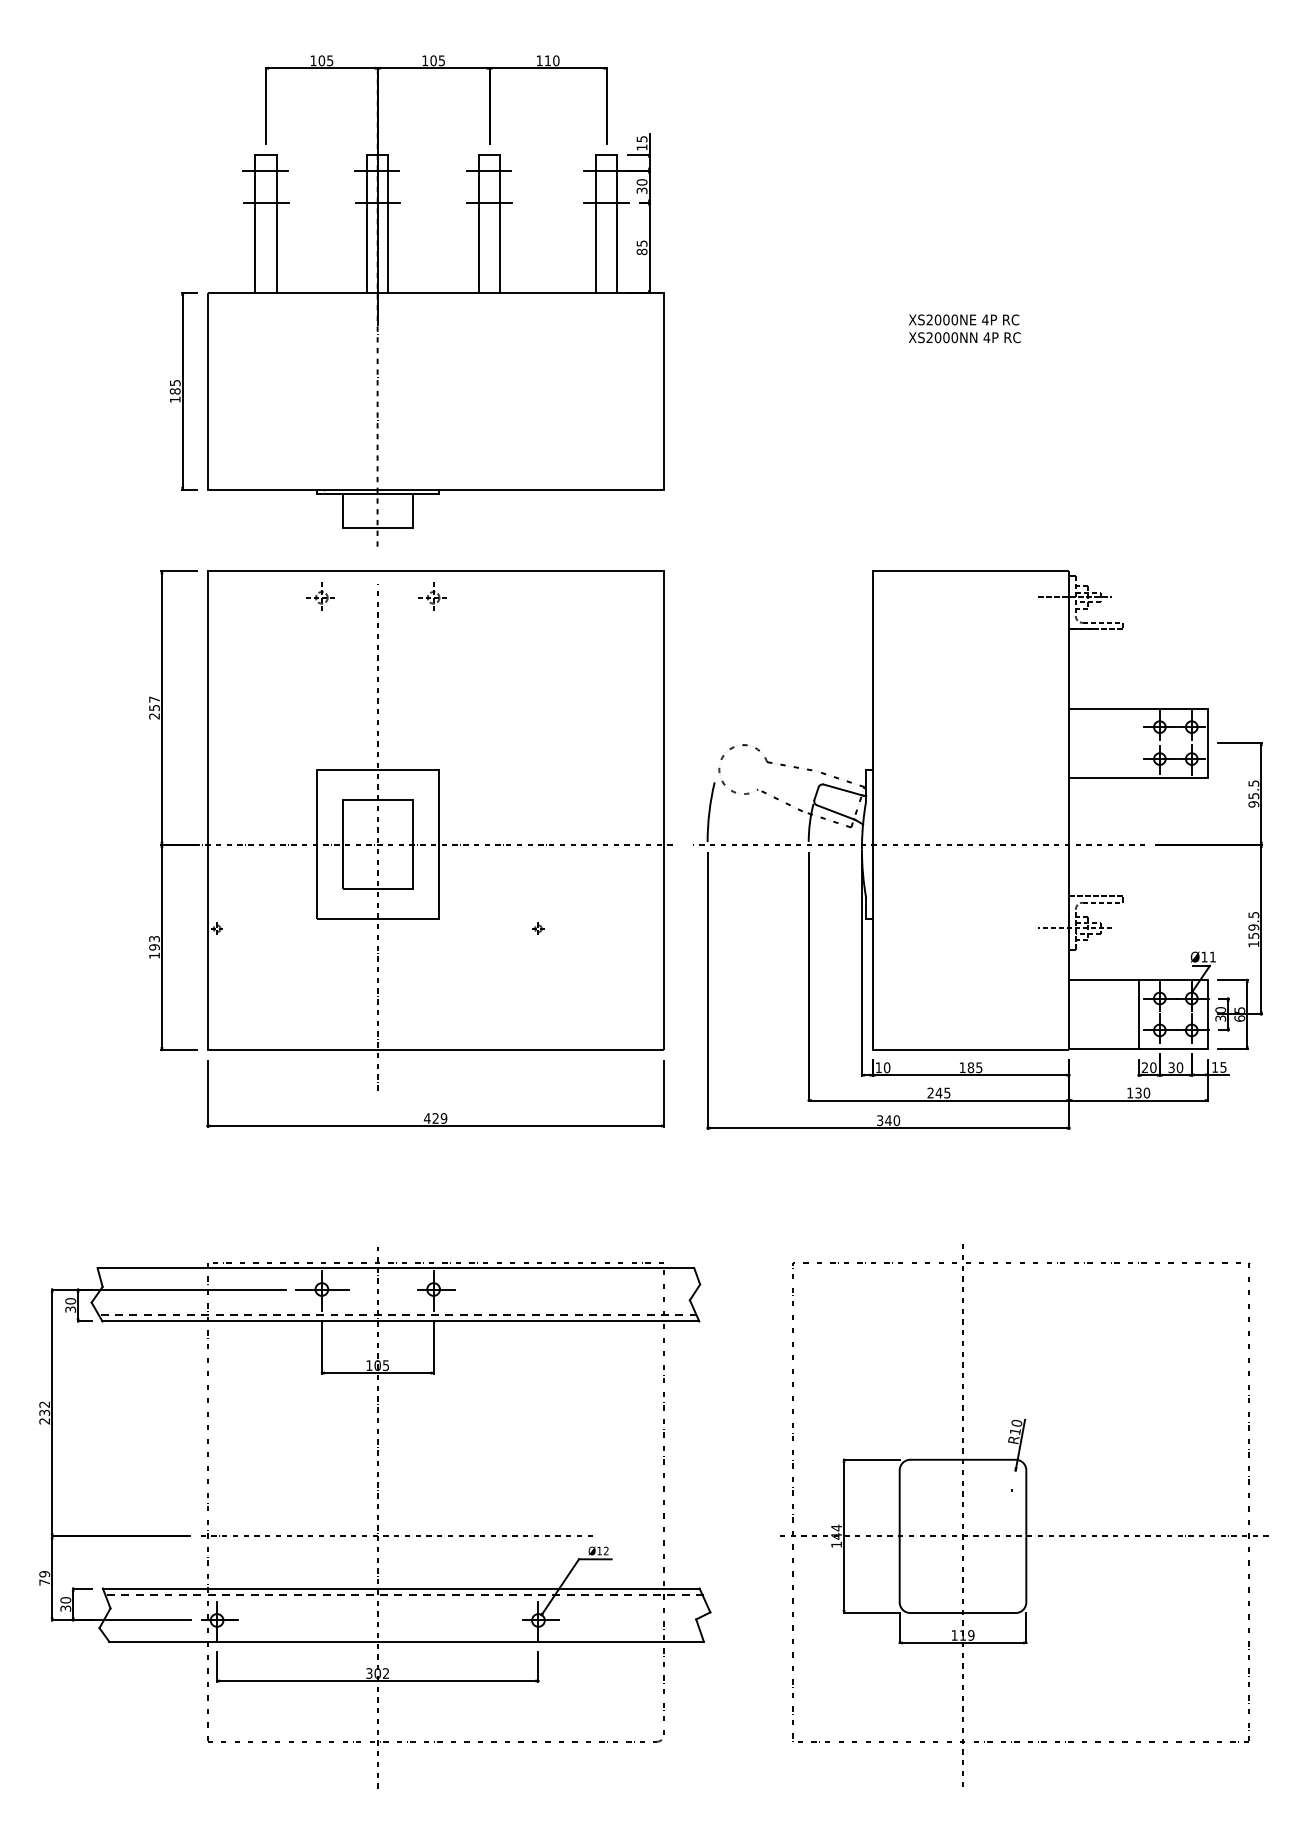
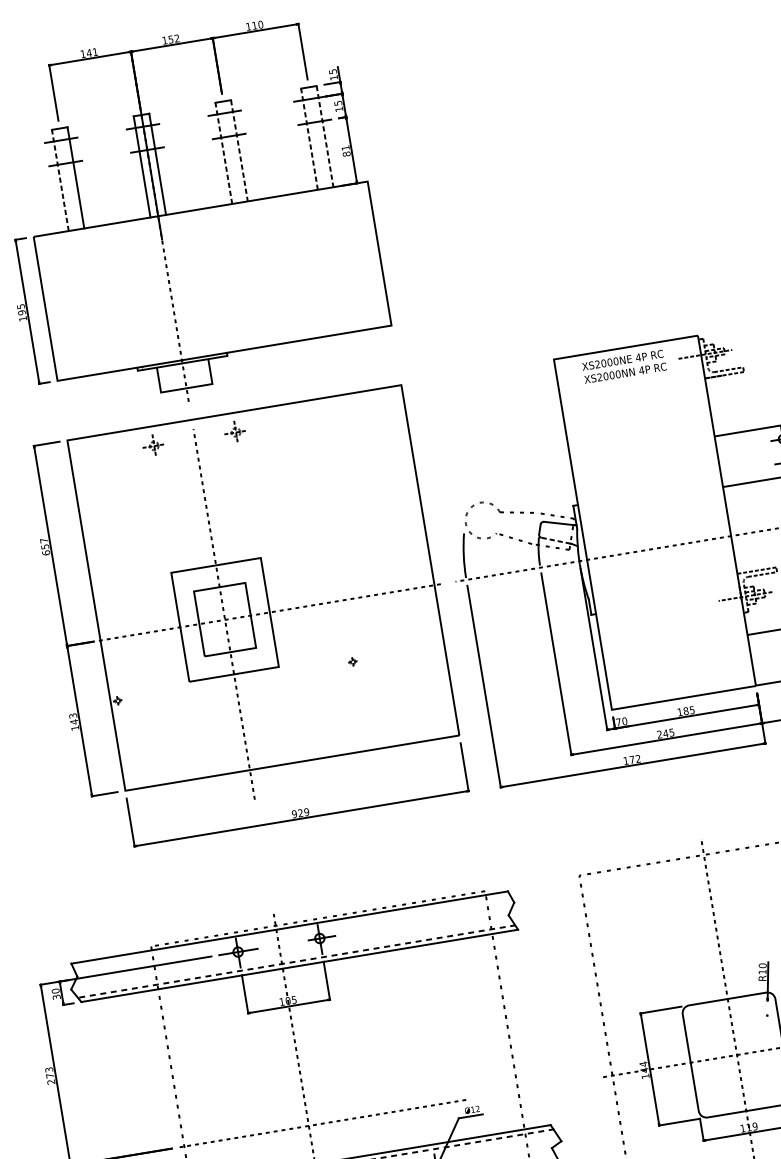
text: (325, 60) -> (91, 52), 105 -> 141
text: (437, 60) -> (173, 38), 105 -> 152
text: (641, 186) -> (338, 106), 30 -> 15
line: (255, 223) -> (60, 180), solid -> dashed
line: (478, 223) -> (223, 153), solid -> dashed
line: (595, 223) -> (309, 138), solid -> dashed
line: (500, 224) -> (239, 151), solid -> dashed
line: (617, 224) -> (325, 137), solid -> dashed
text: (641, 243) -> (345, 148), 85 -> 81
text: (964, 328) -> (624, 366), moved
text: (175, 391) -> (22, 312), 185 -> 195
text: (154, 716) -> (46, 553), 257 -> 657
line: (835, 812) -> (556, 540), solid -> dashed
text: (154, 947) -> (74, 722), 193 -> 143
text: (878, 1067) -> (618, 722), 10 -> 70
text: (426, 1118) -> (293, 814), 429 -> 929
text: (888, 1120) -> (632, 759), 340 -> 172
text: (44, 1408) -> (49, 1072), 232 -> 273

